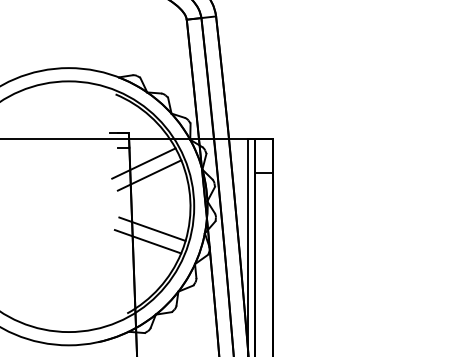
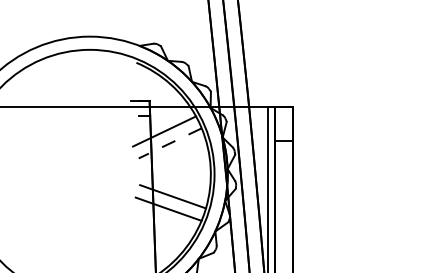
line: (149, 175) -> (170, 143), solid -> dashed

